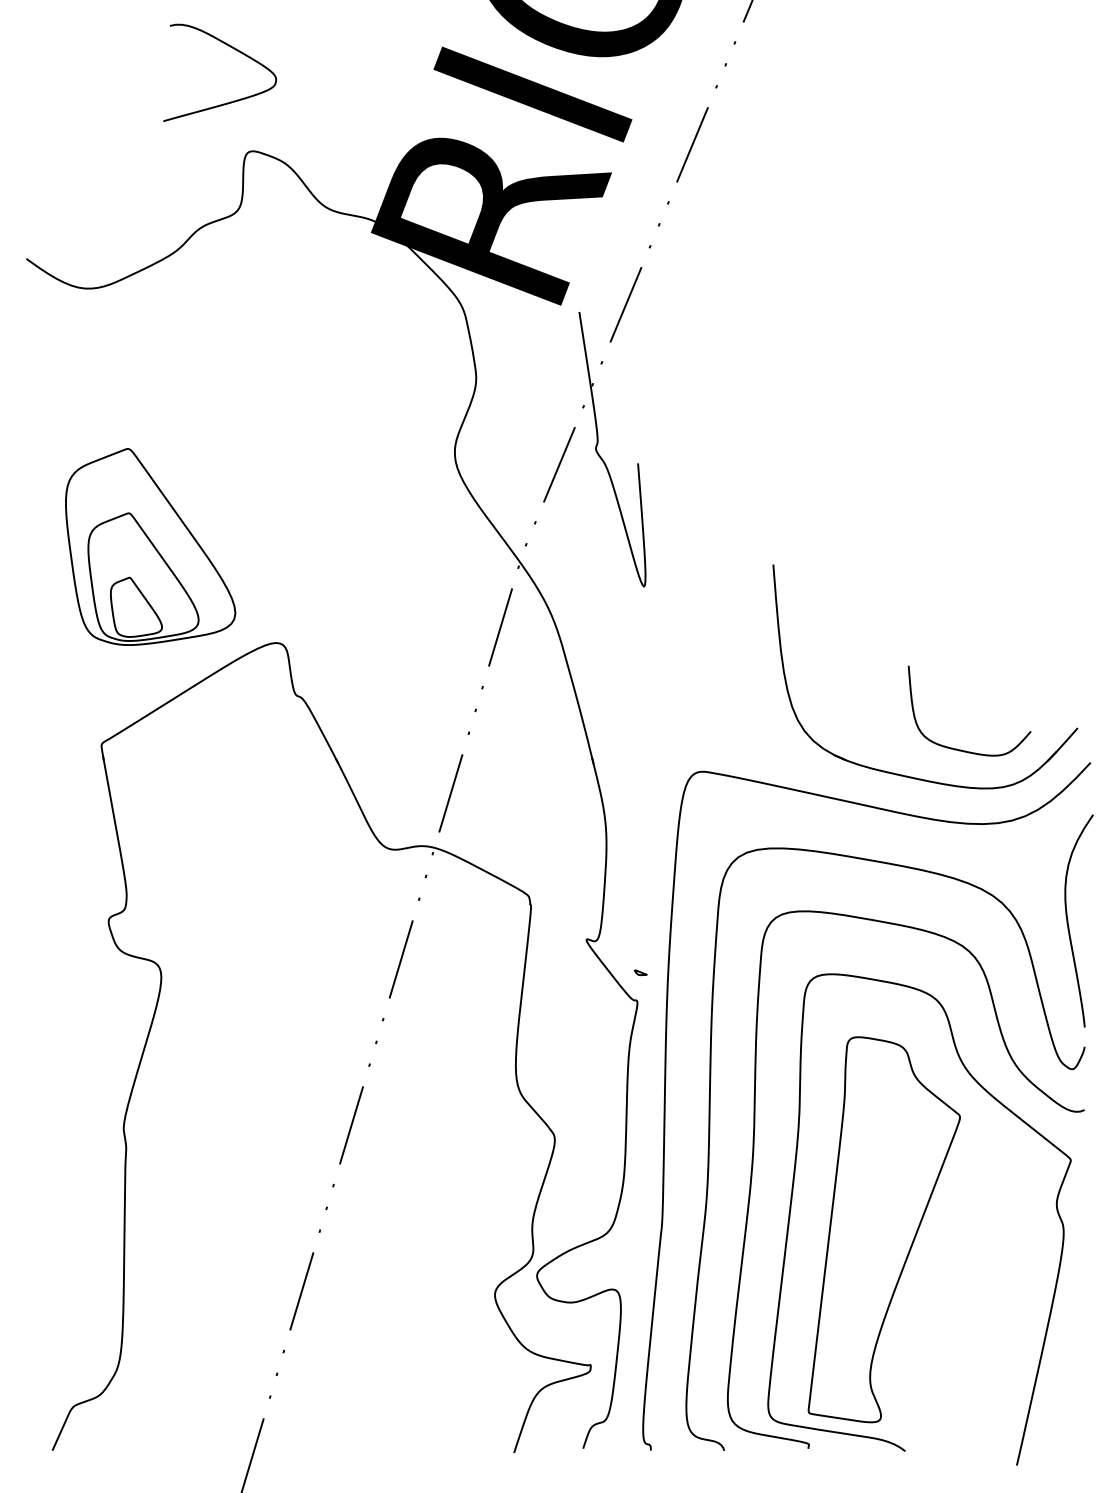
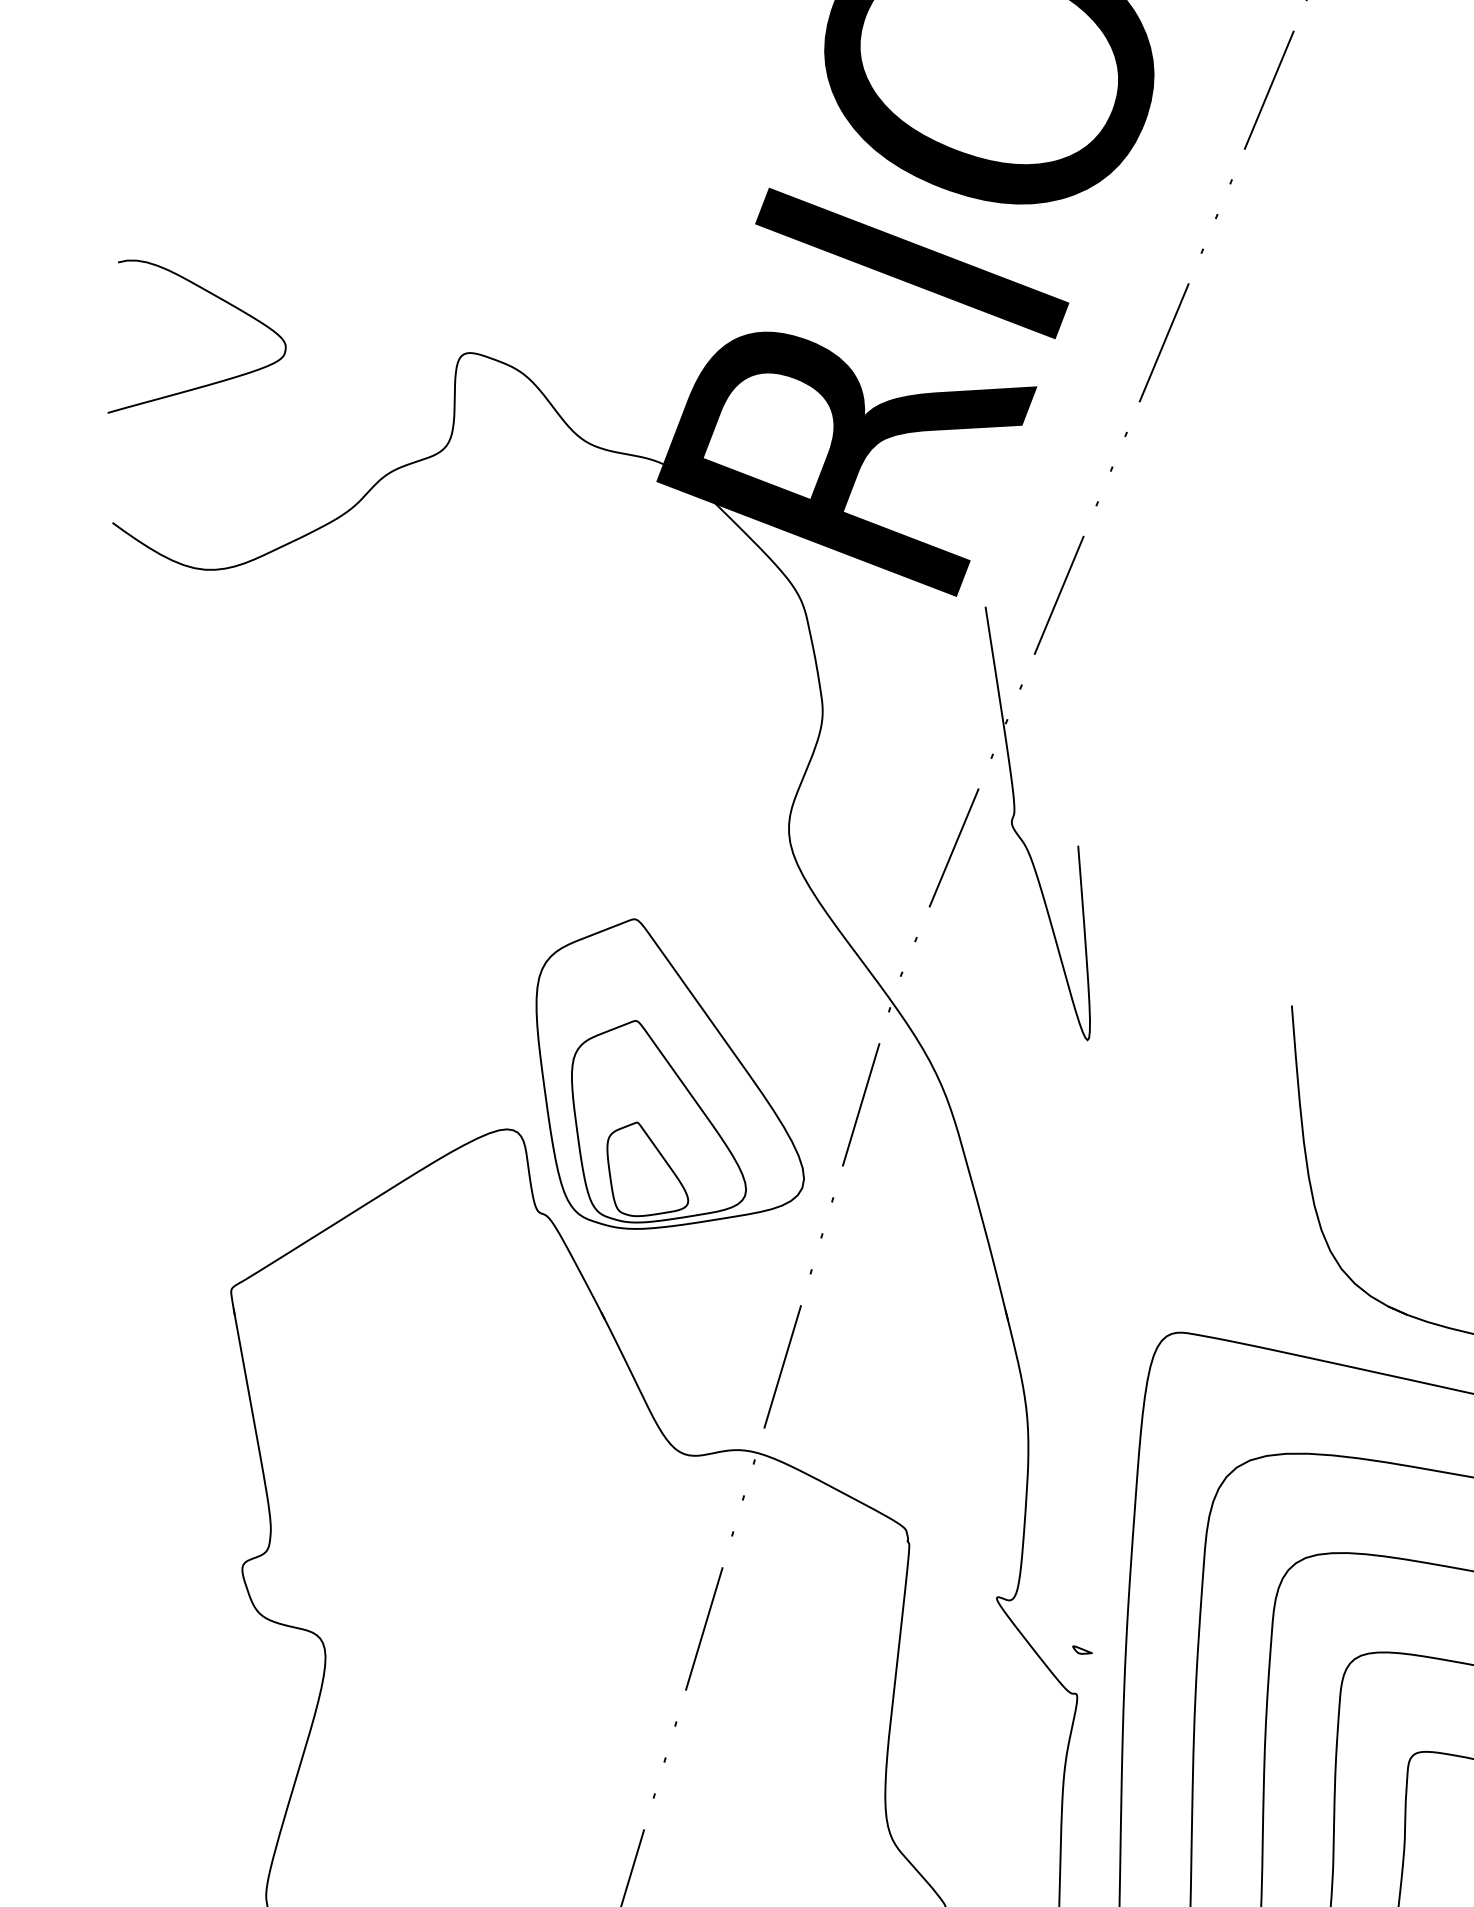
curve: (233, 49) -> (218, 299), moved
part: (150, 546) -> (669, 1073), moved

